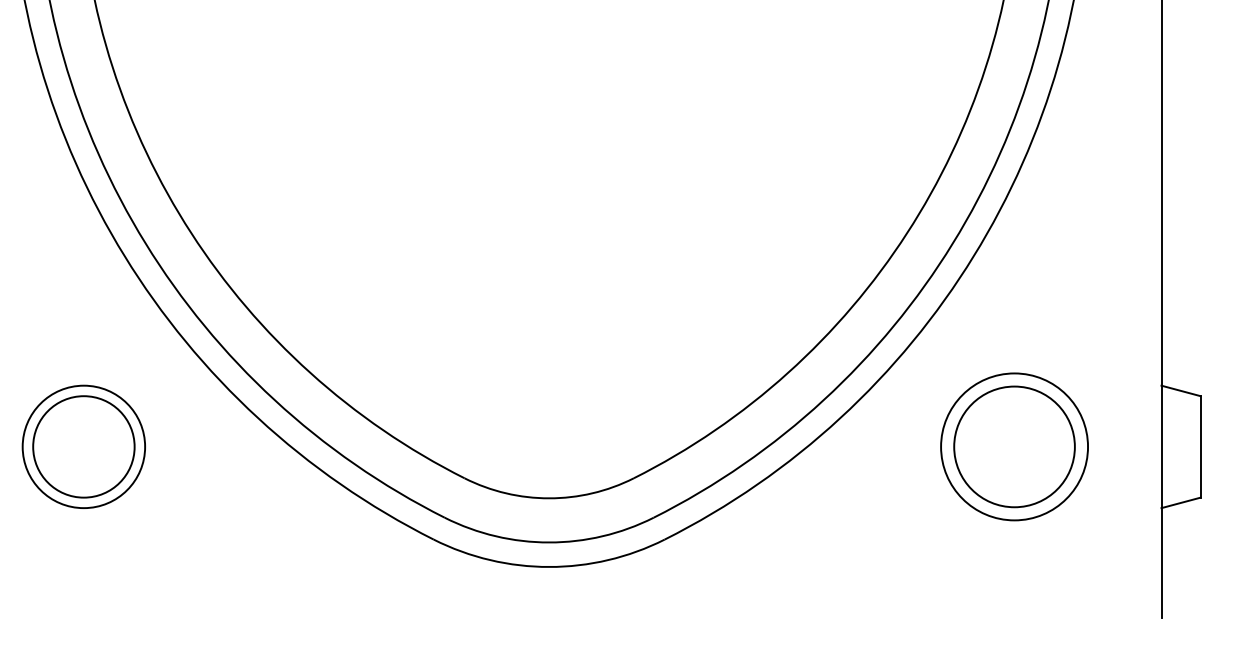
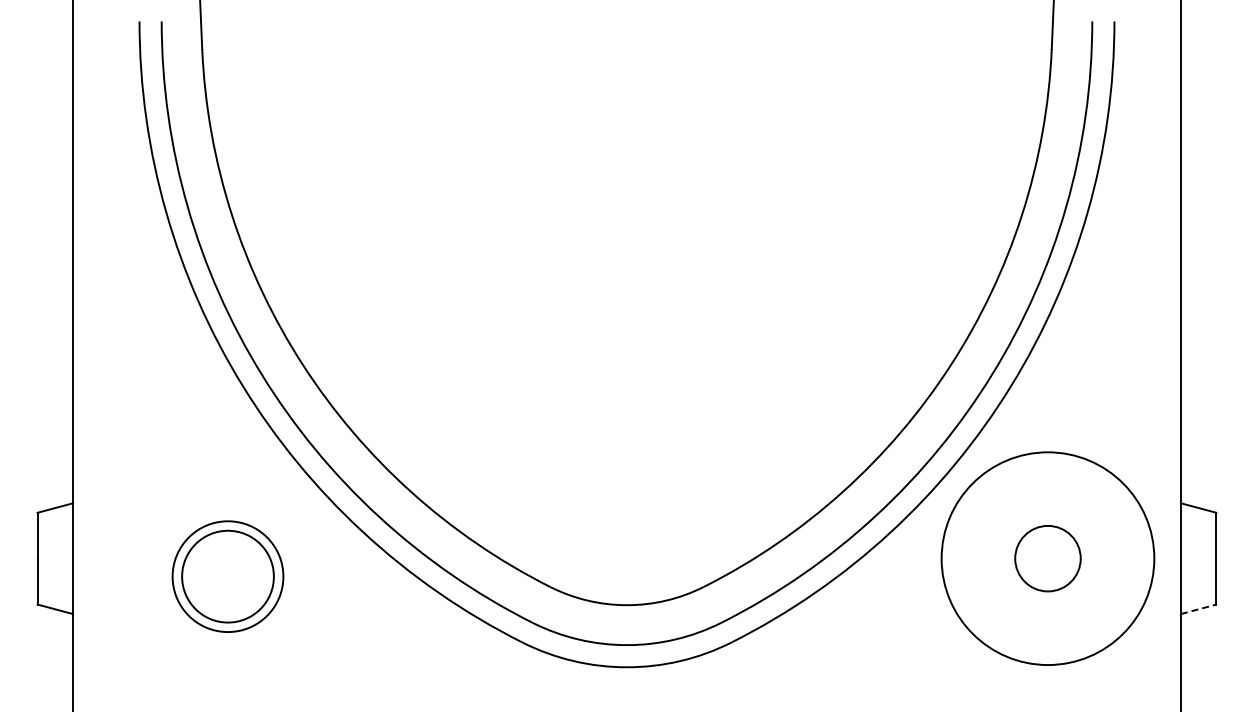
part: (83, 446) -> (227, 576), moved
circle: (1014, 446) -> (1047, 558), size x0.6
circle: (1014, 446) -> (1047, 558), size x1.6
line: (1182, 503) -> (1199, 609), solid -> dashed

